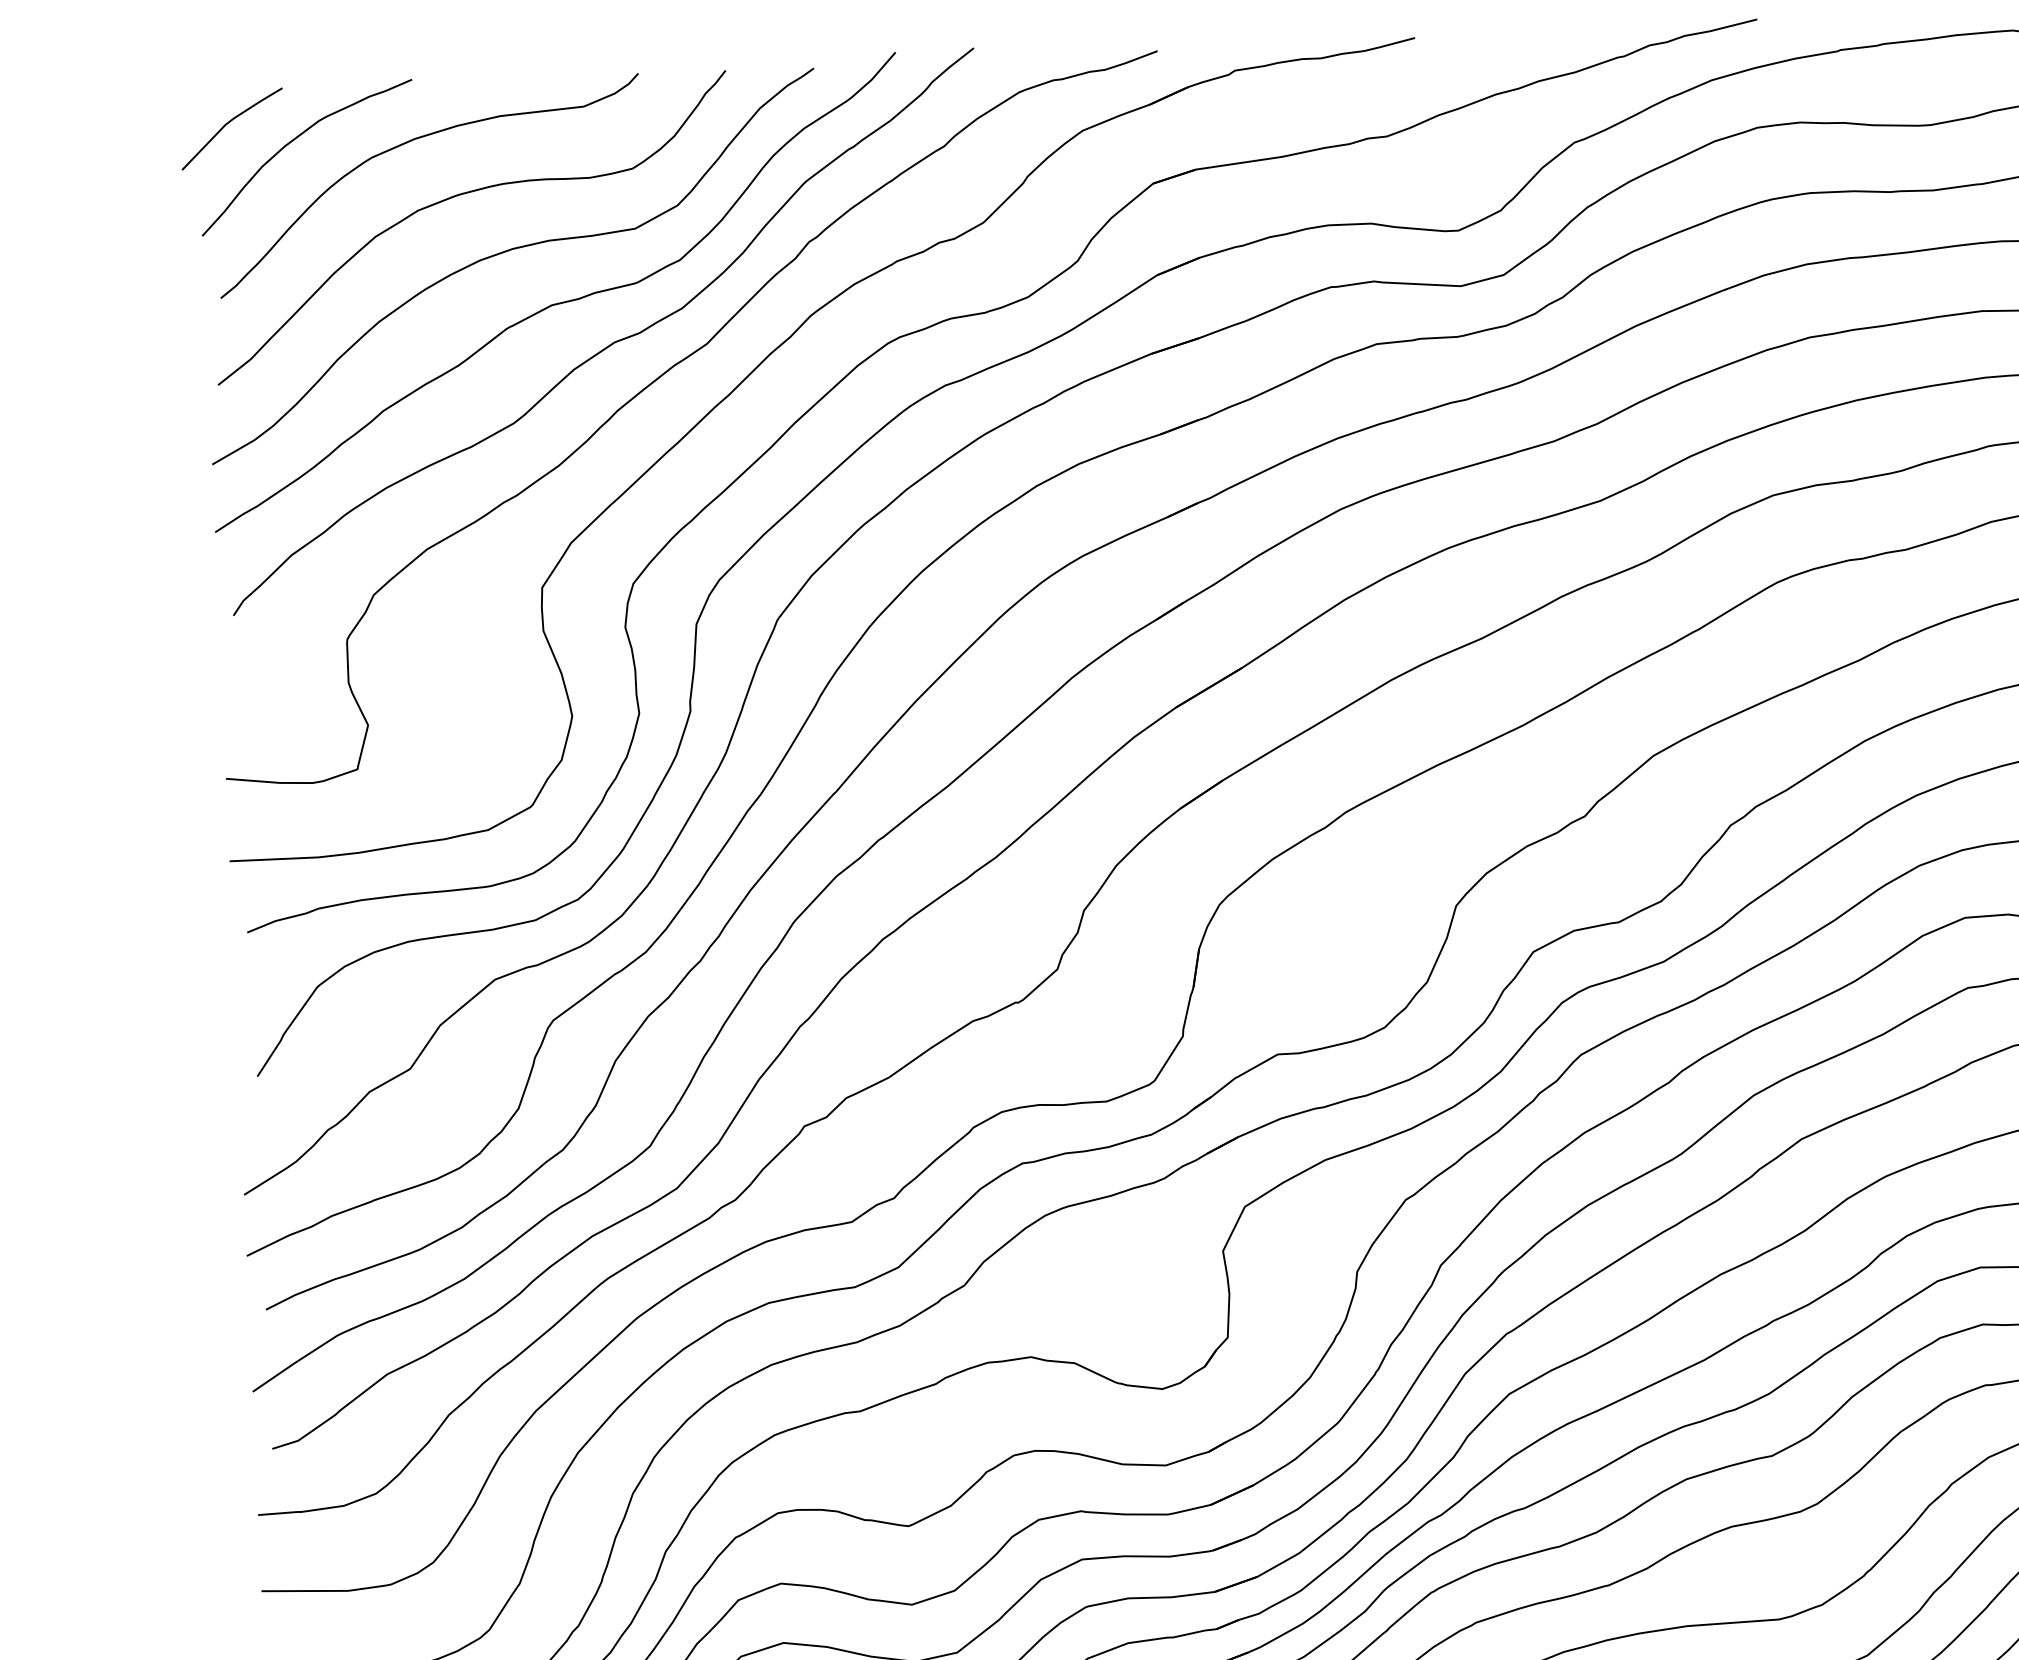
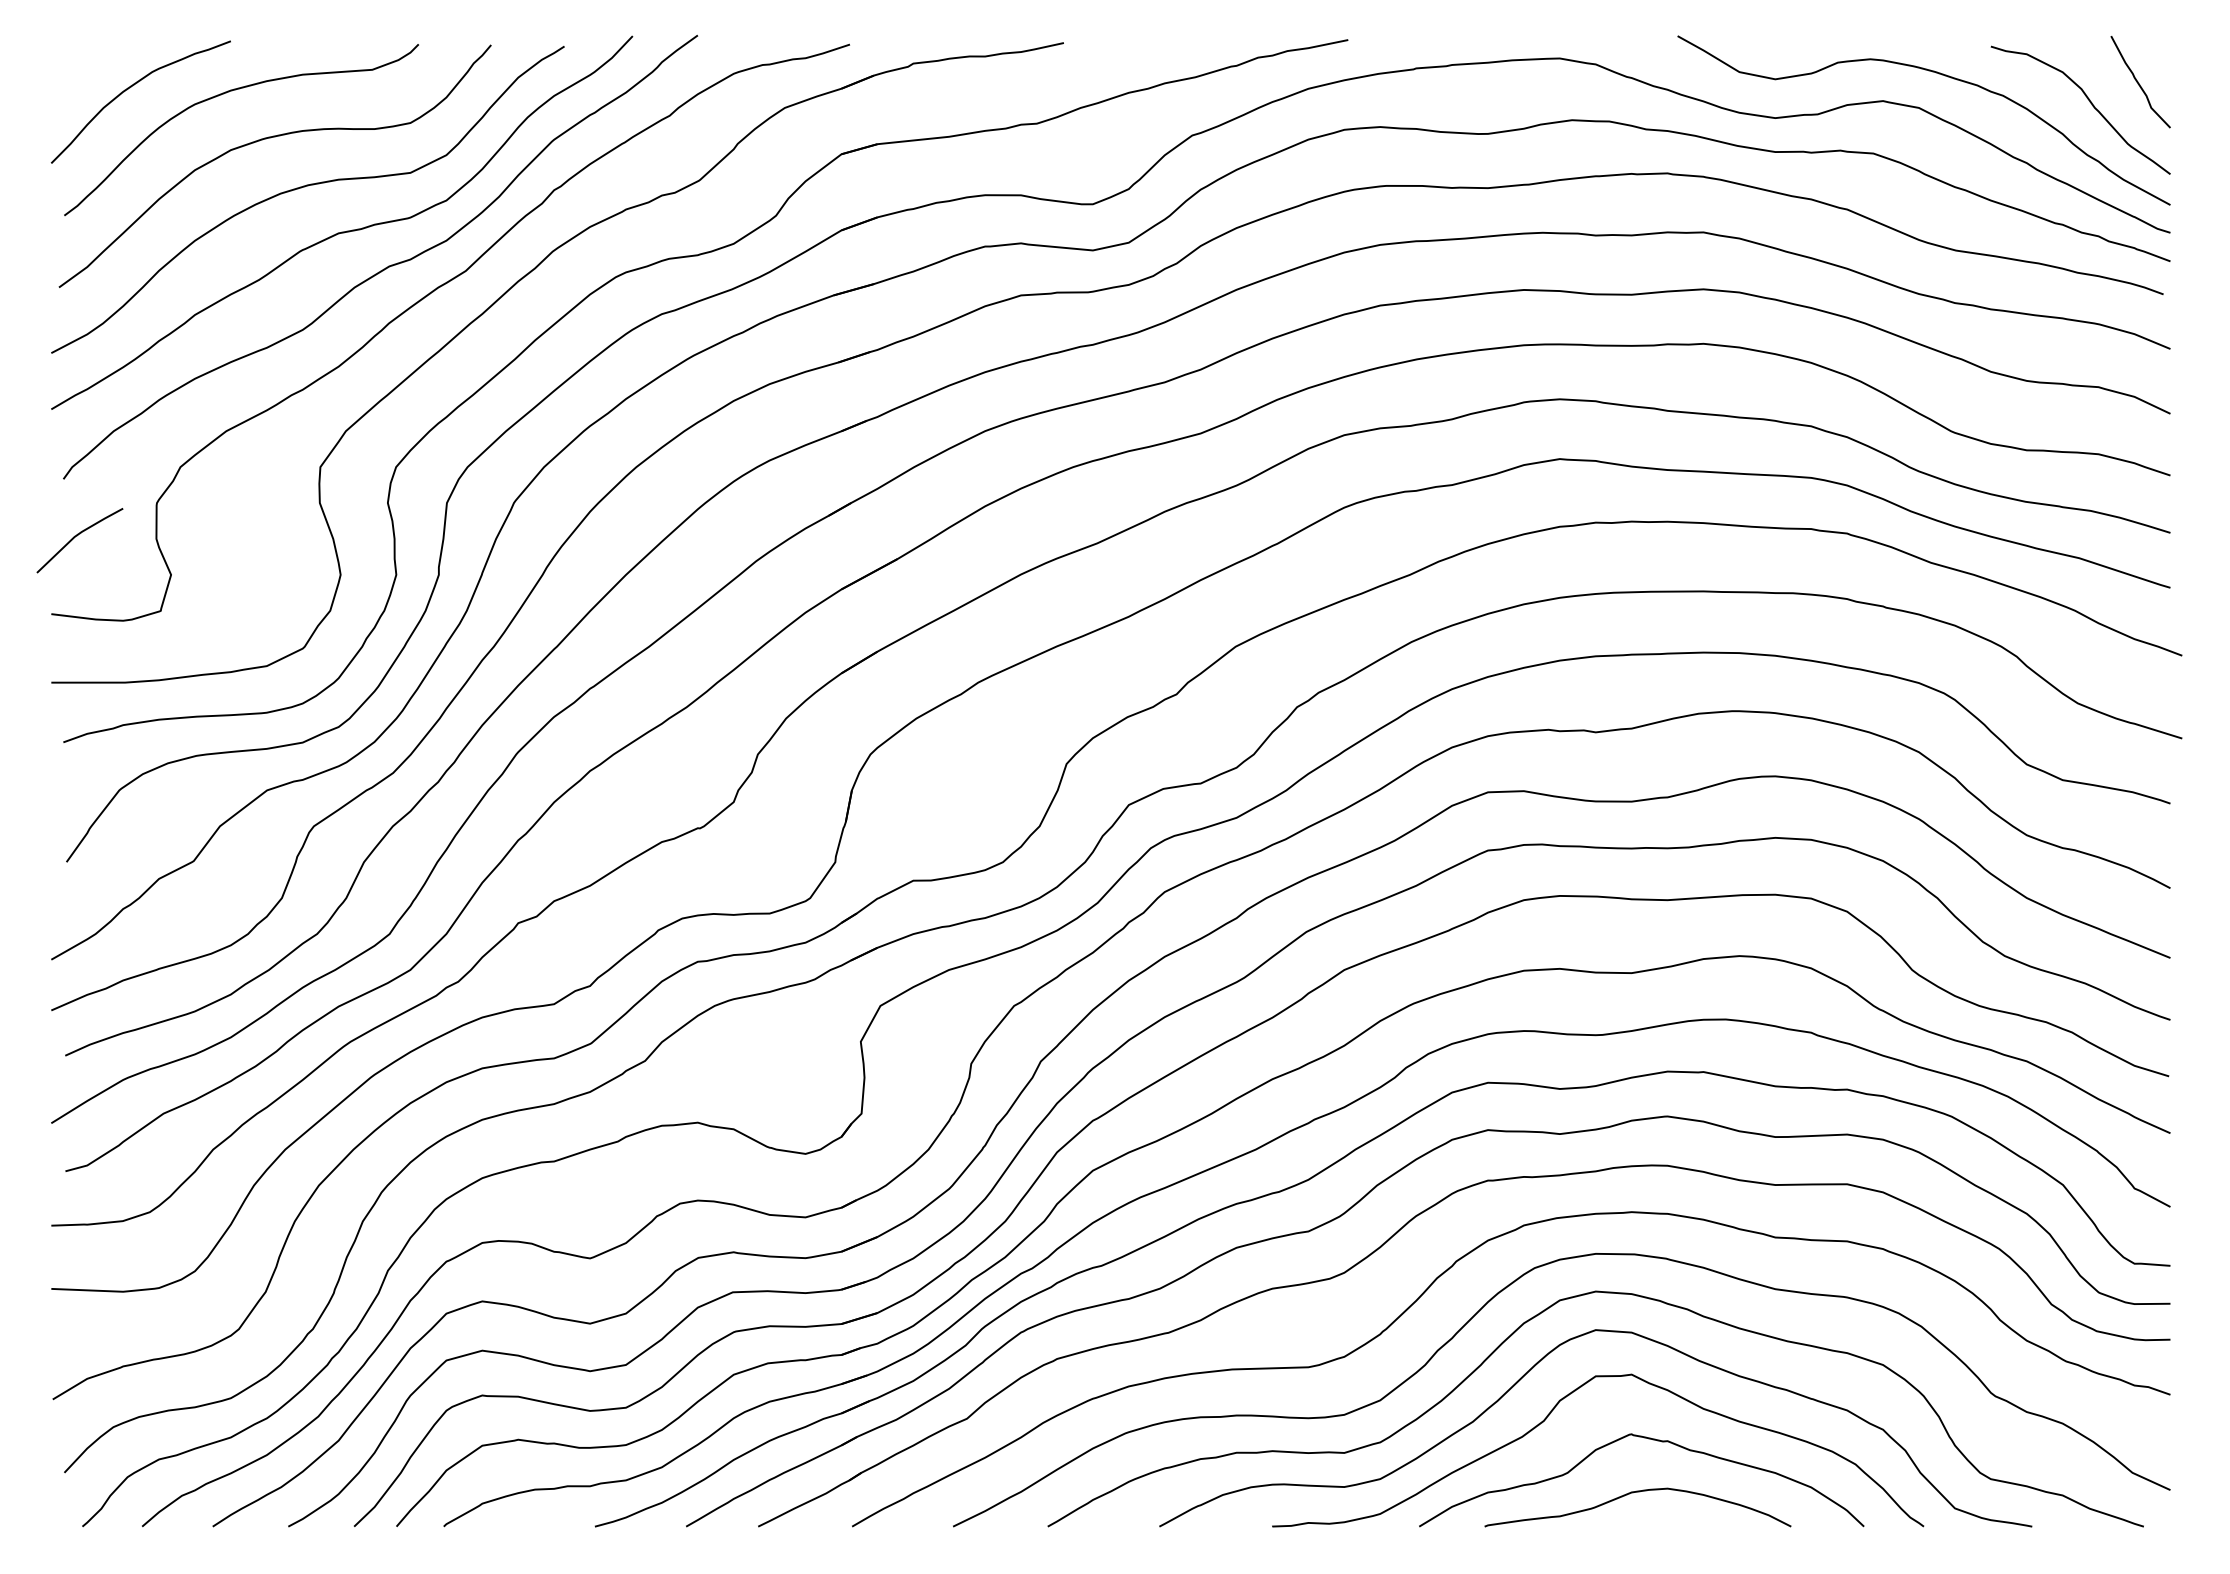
line: (228, 124) -> (77, 536), moved

